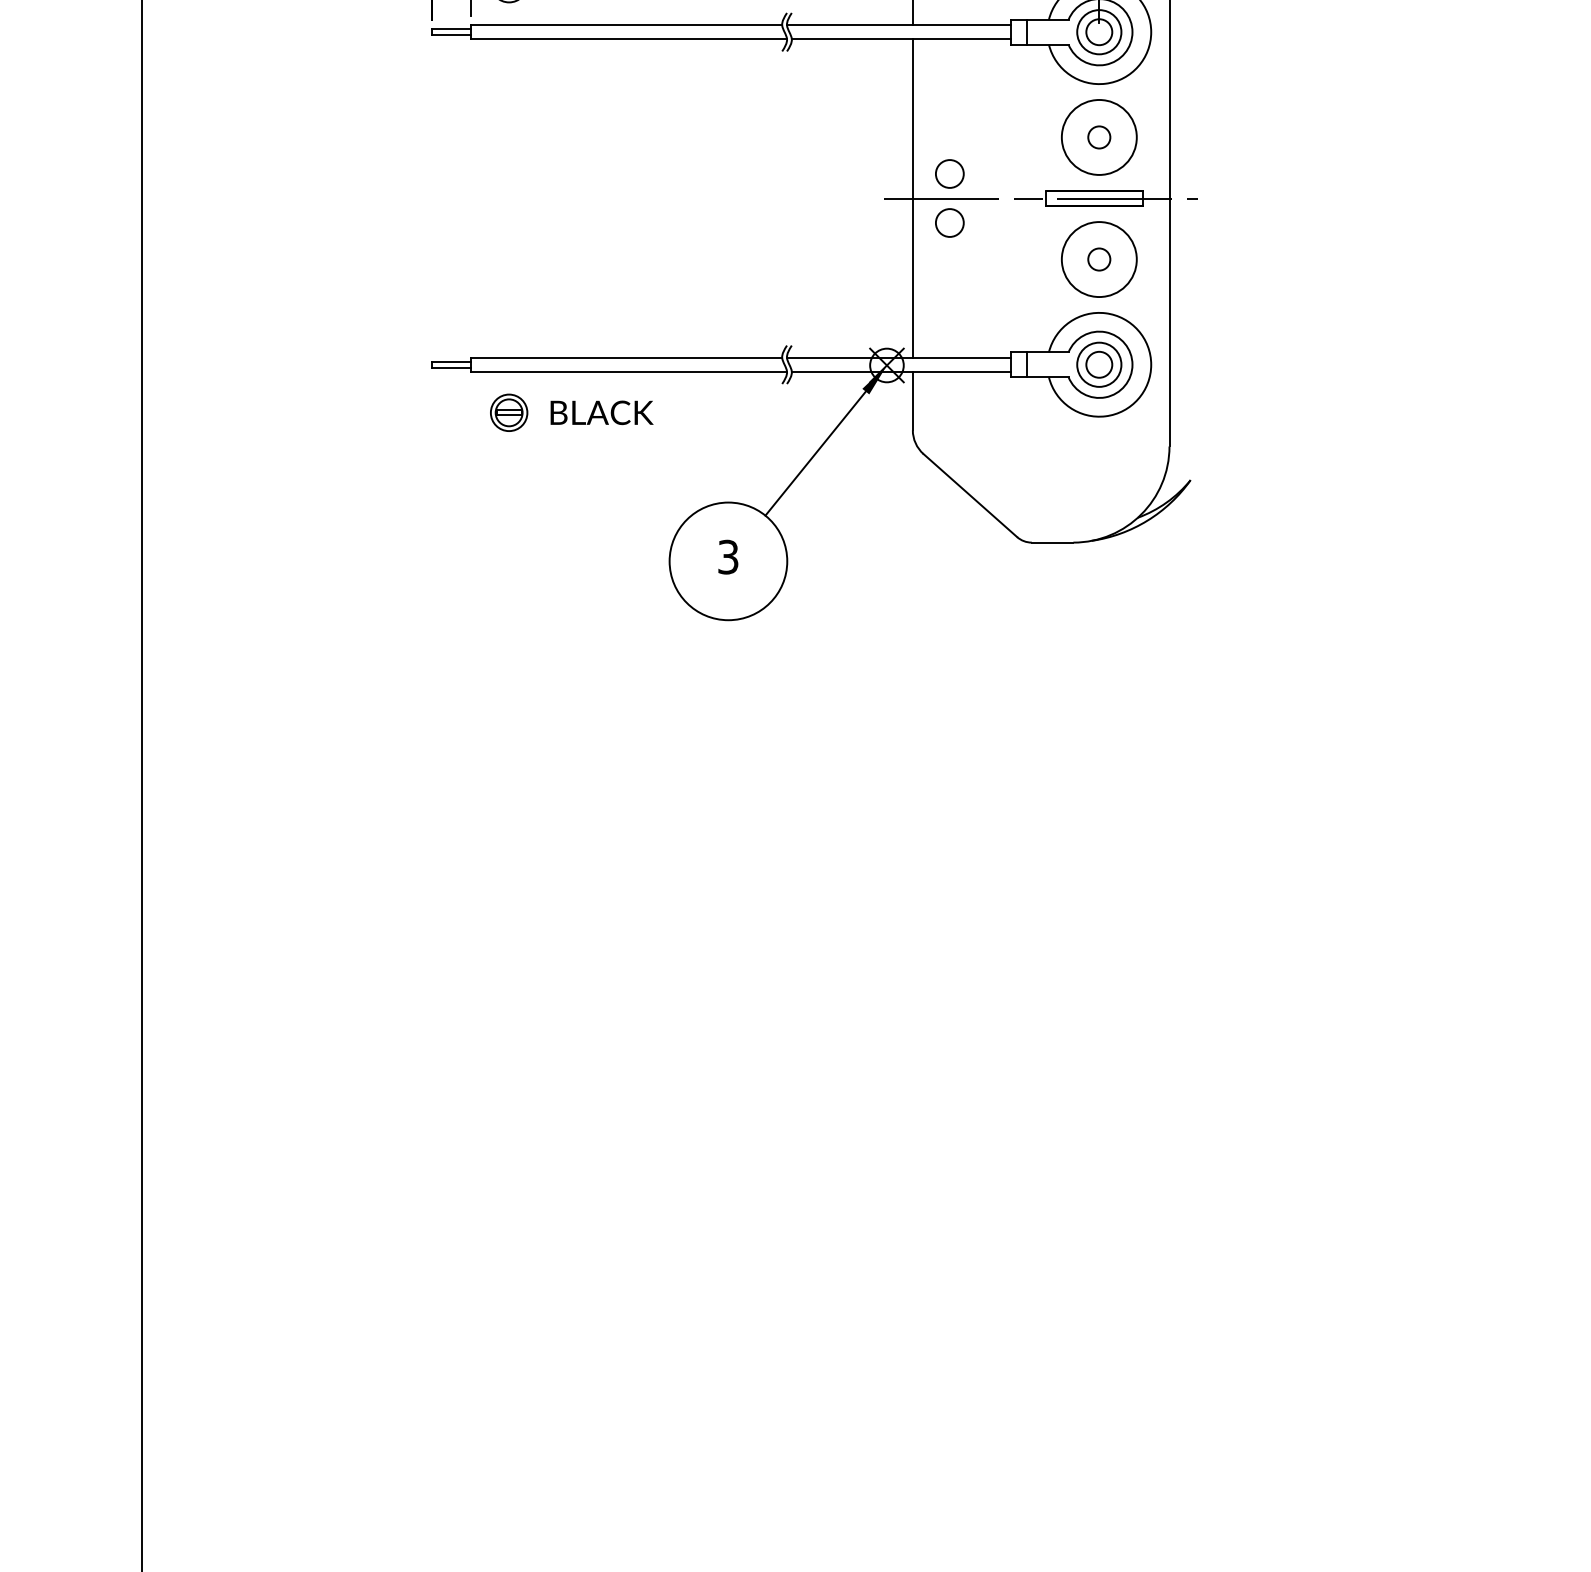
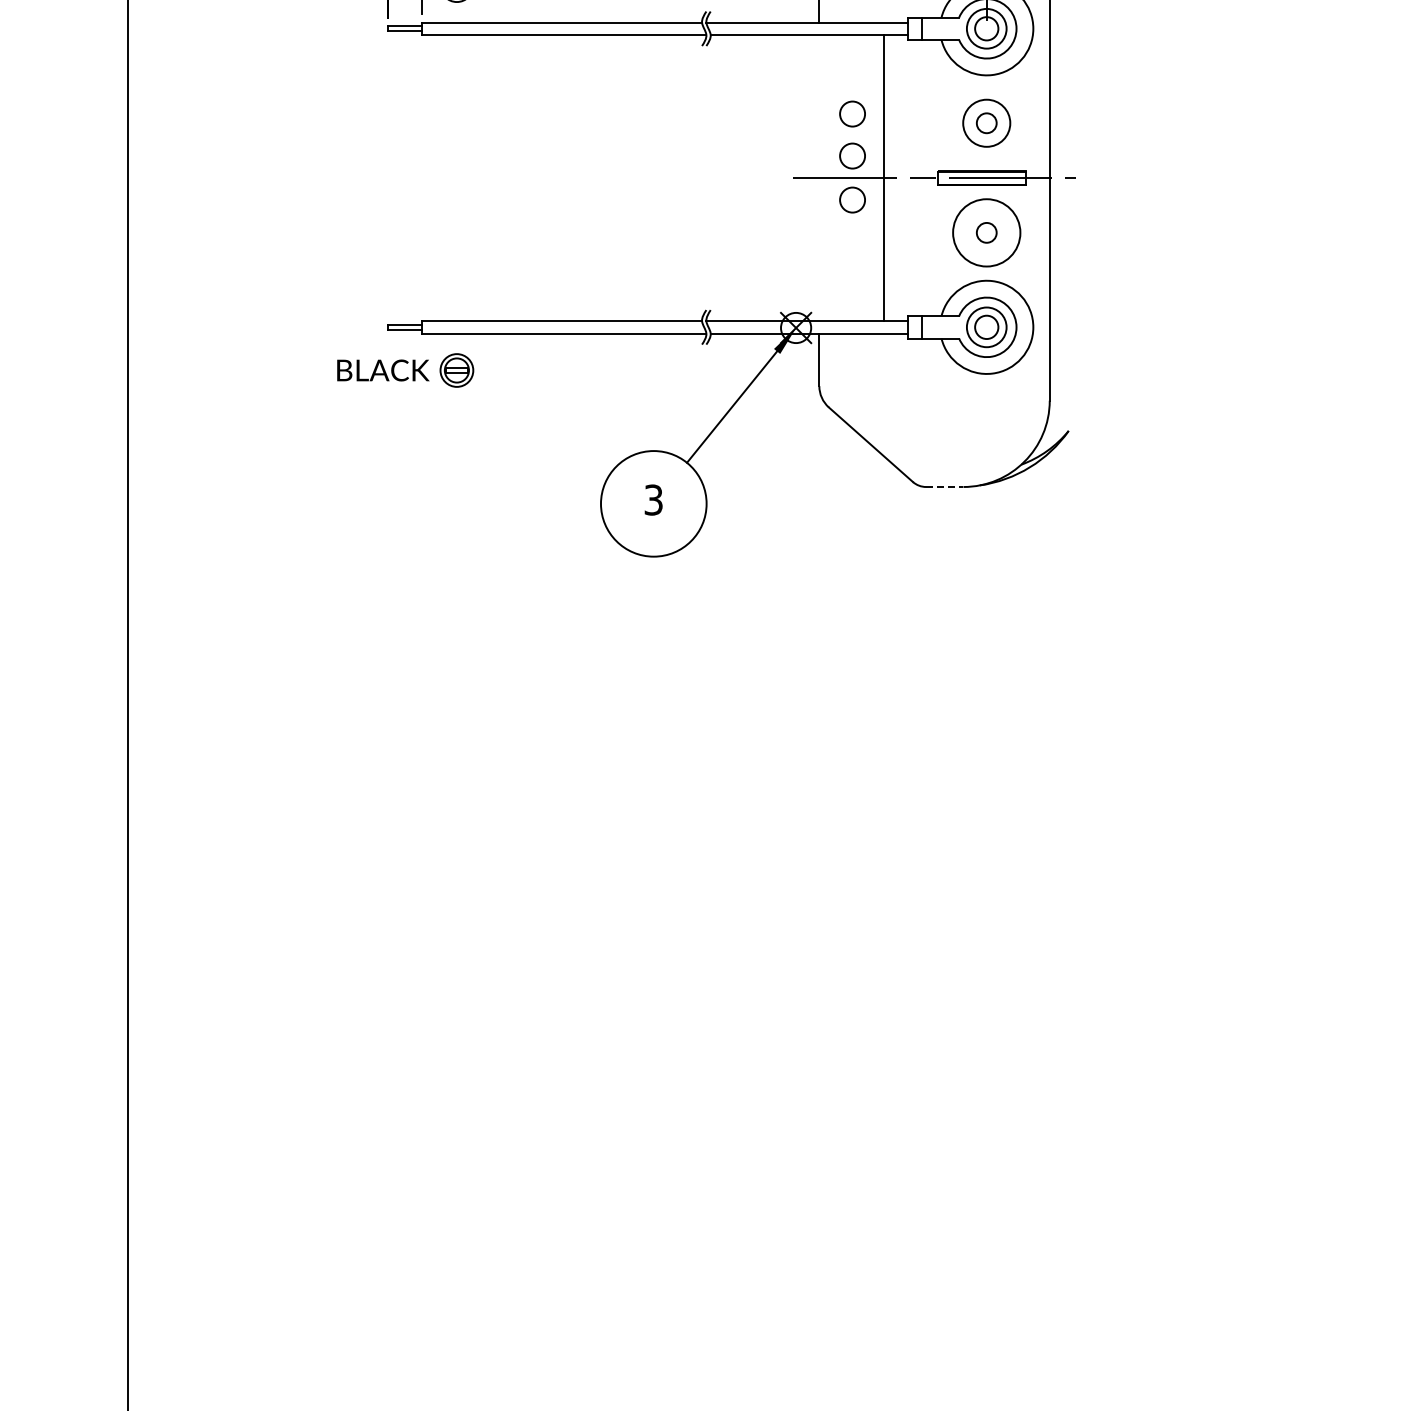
circle: (949, 126) -> (852, 113), added
circle: (1099, 136) -> (986, 122), size x0.7
line: (913, 197) -> (884, 177), moved
text: (602, 412) -> (383, 370), moved
line: (1052, 543) -> (944, 487), solid -> dashed

